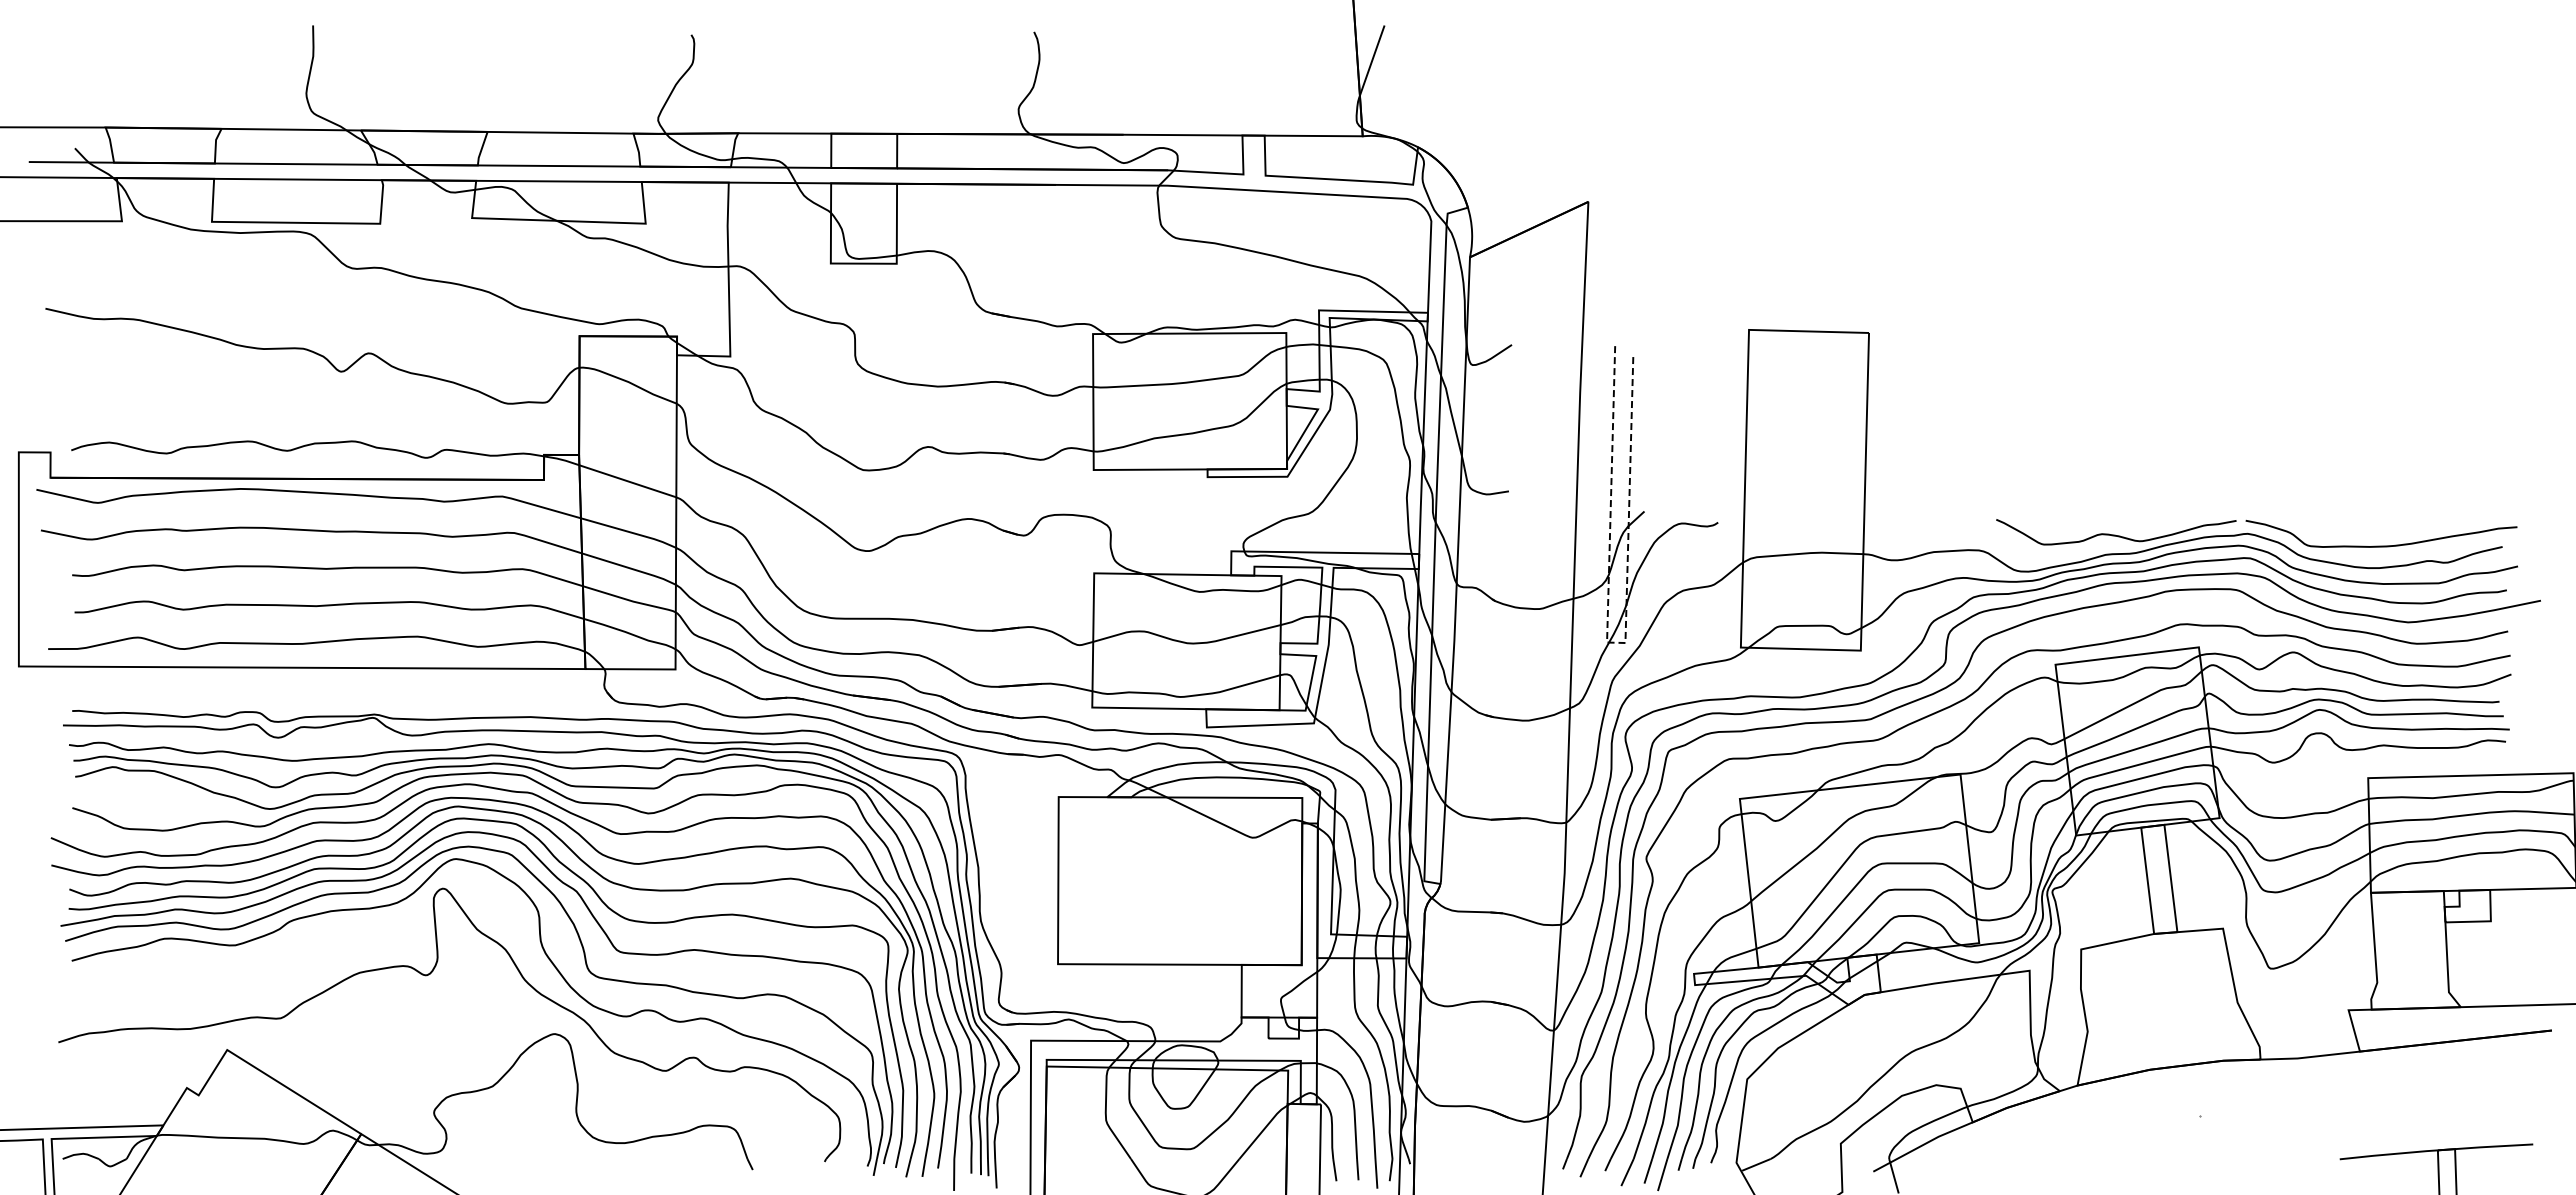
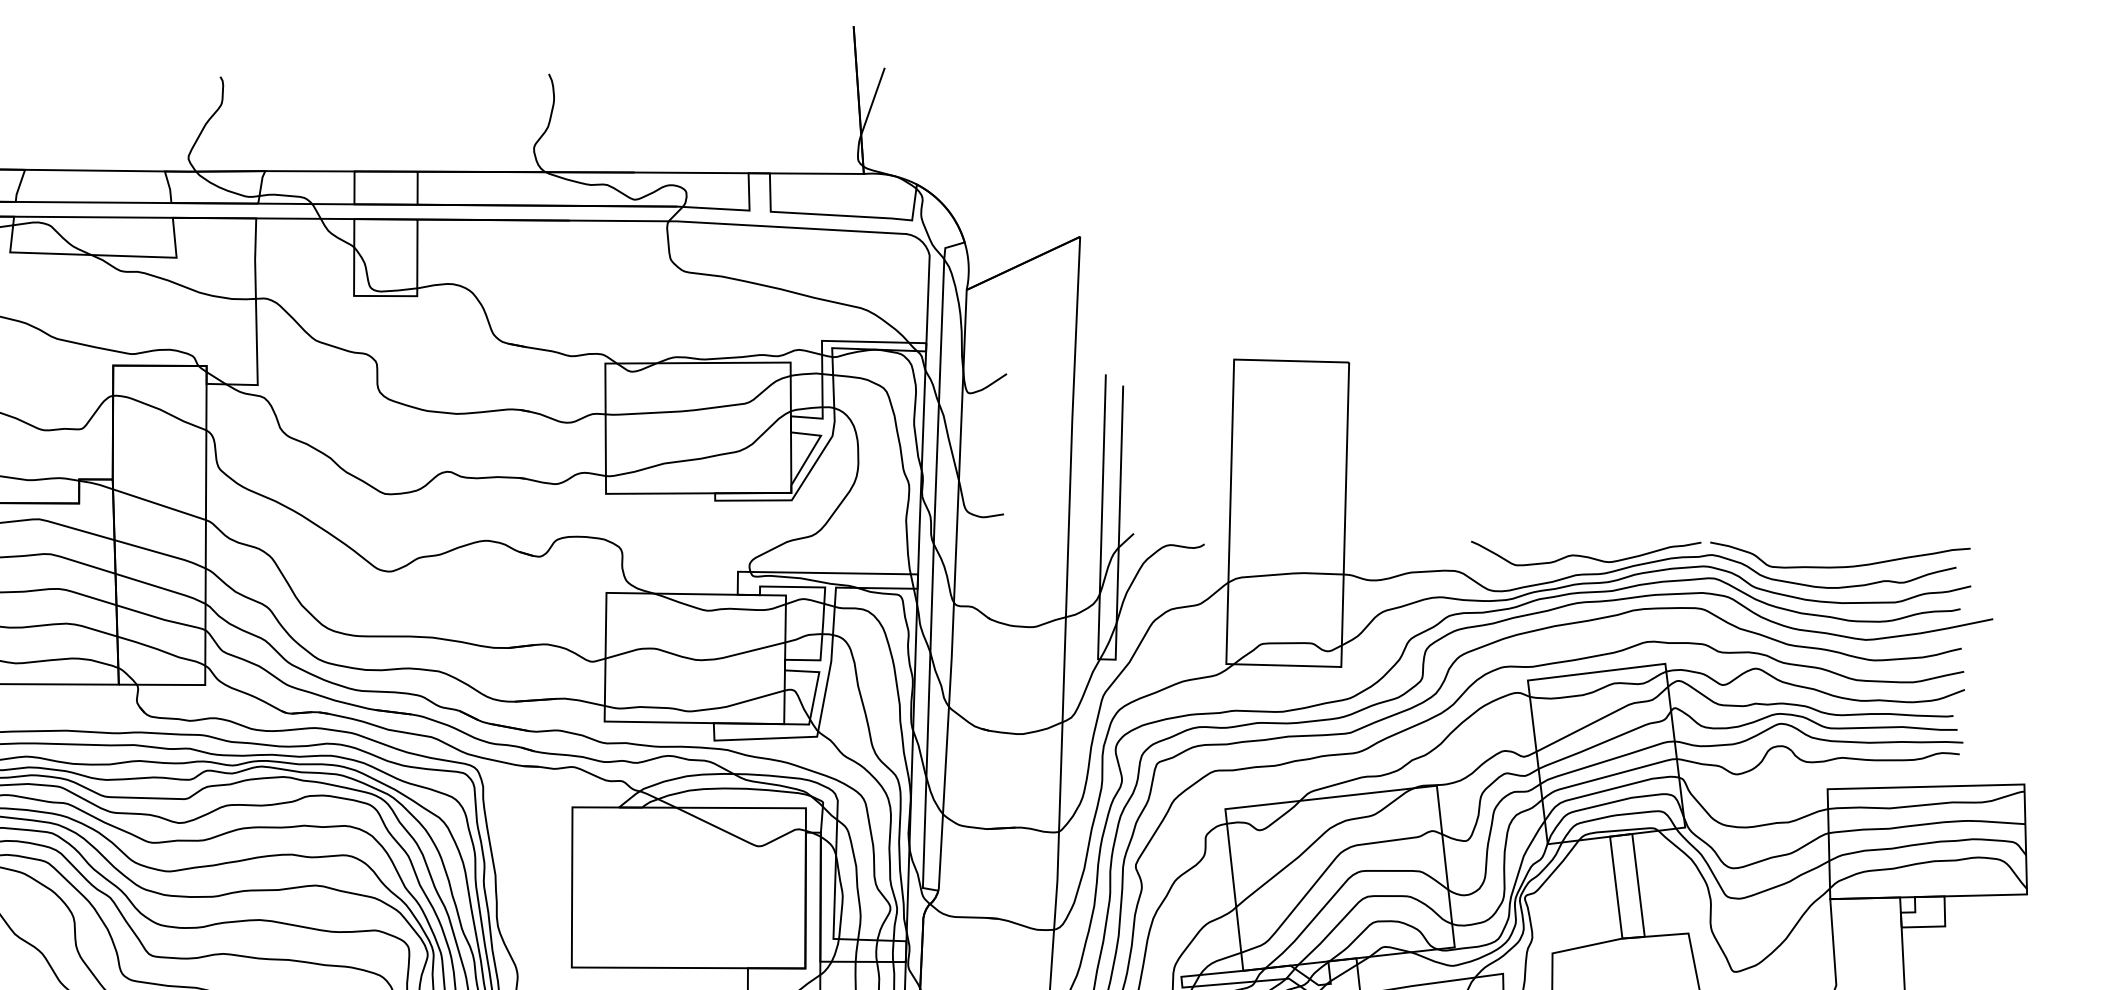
line: (1610, 642) -> (1101, 659), dashed -> solid

